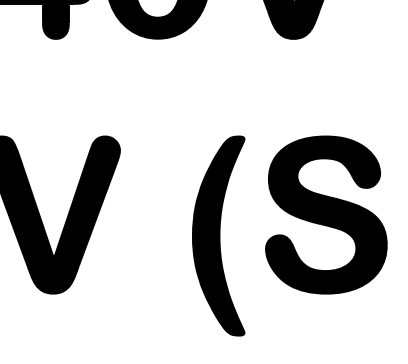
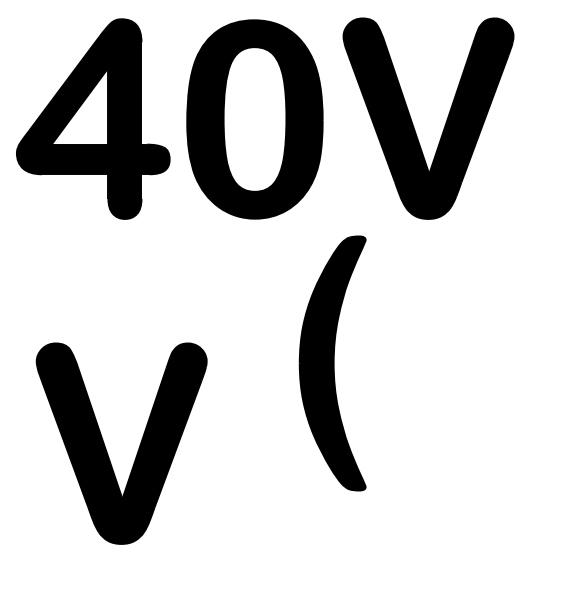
part: (325, 214) -> (469, 443), removed
part: (218, 236) -> (332, 363), moved

